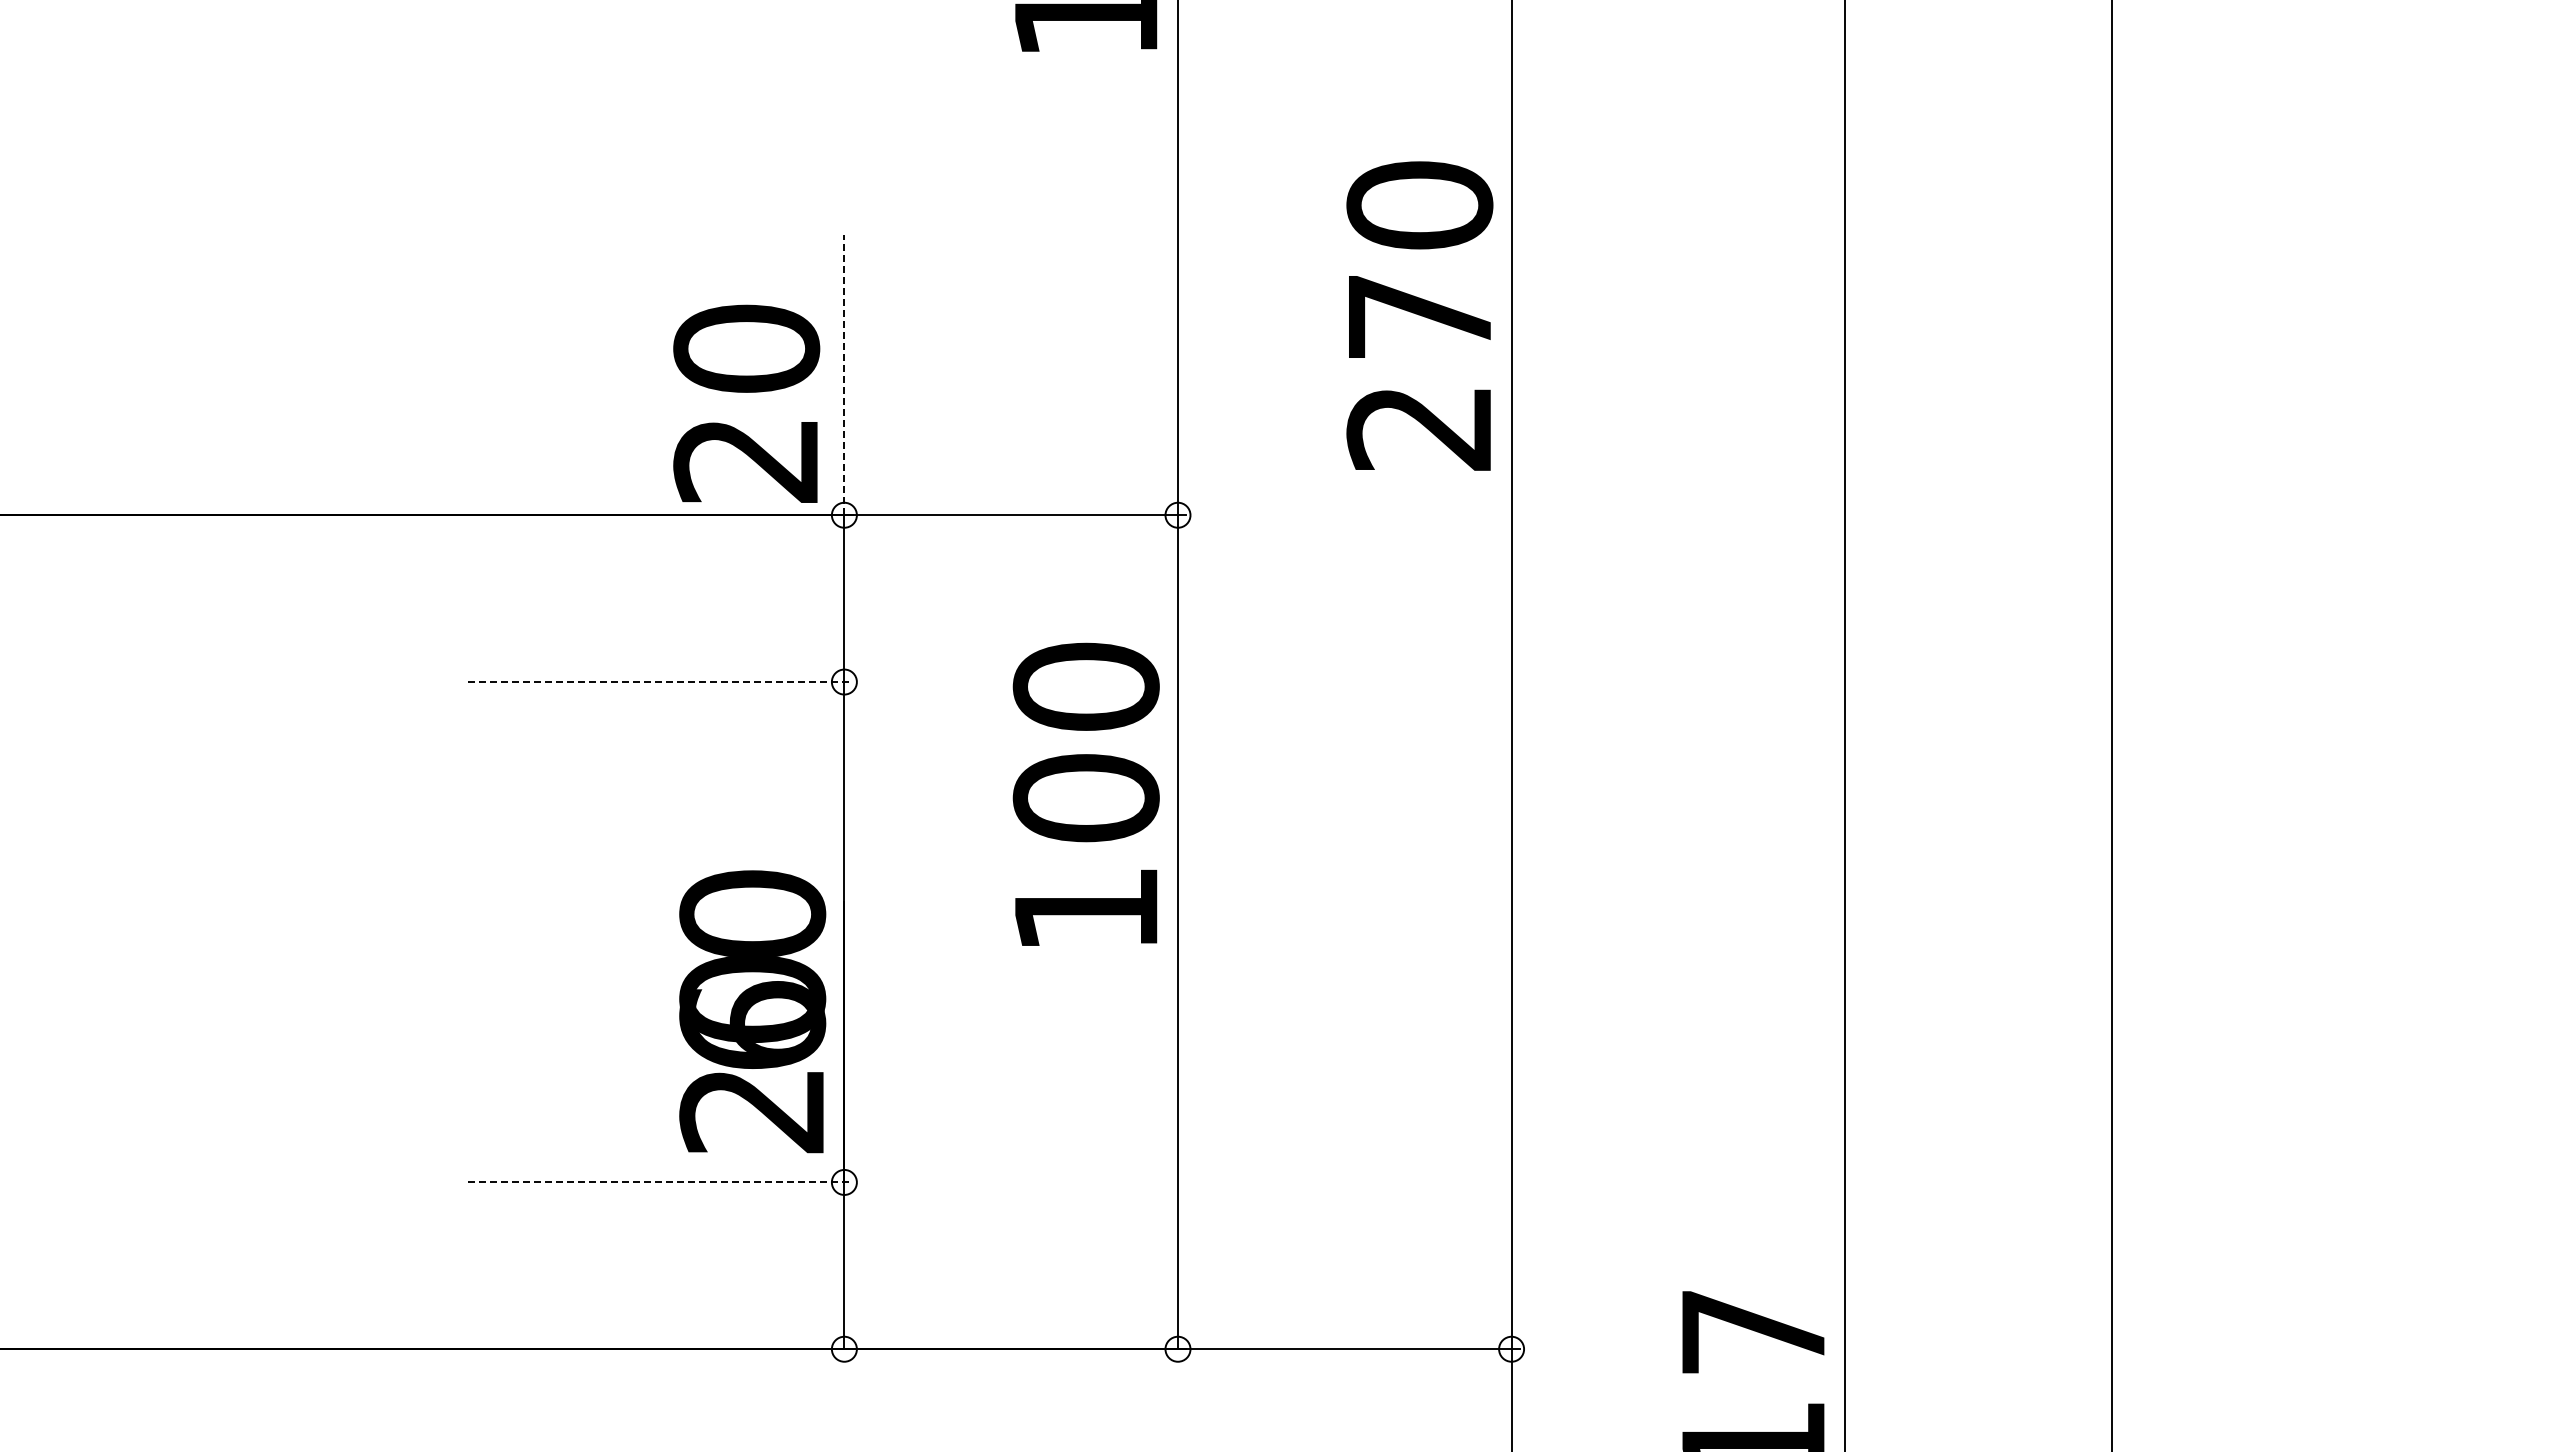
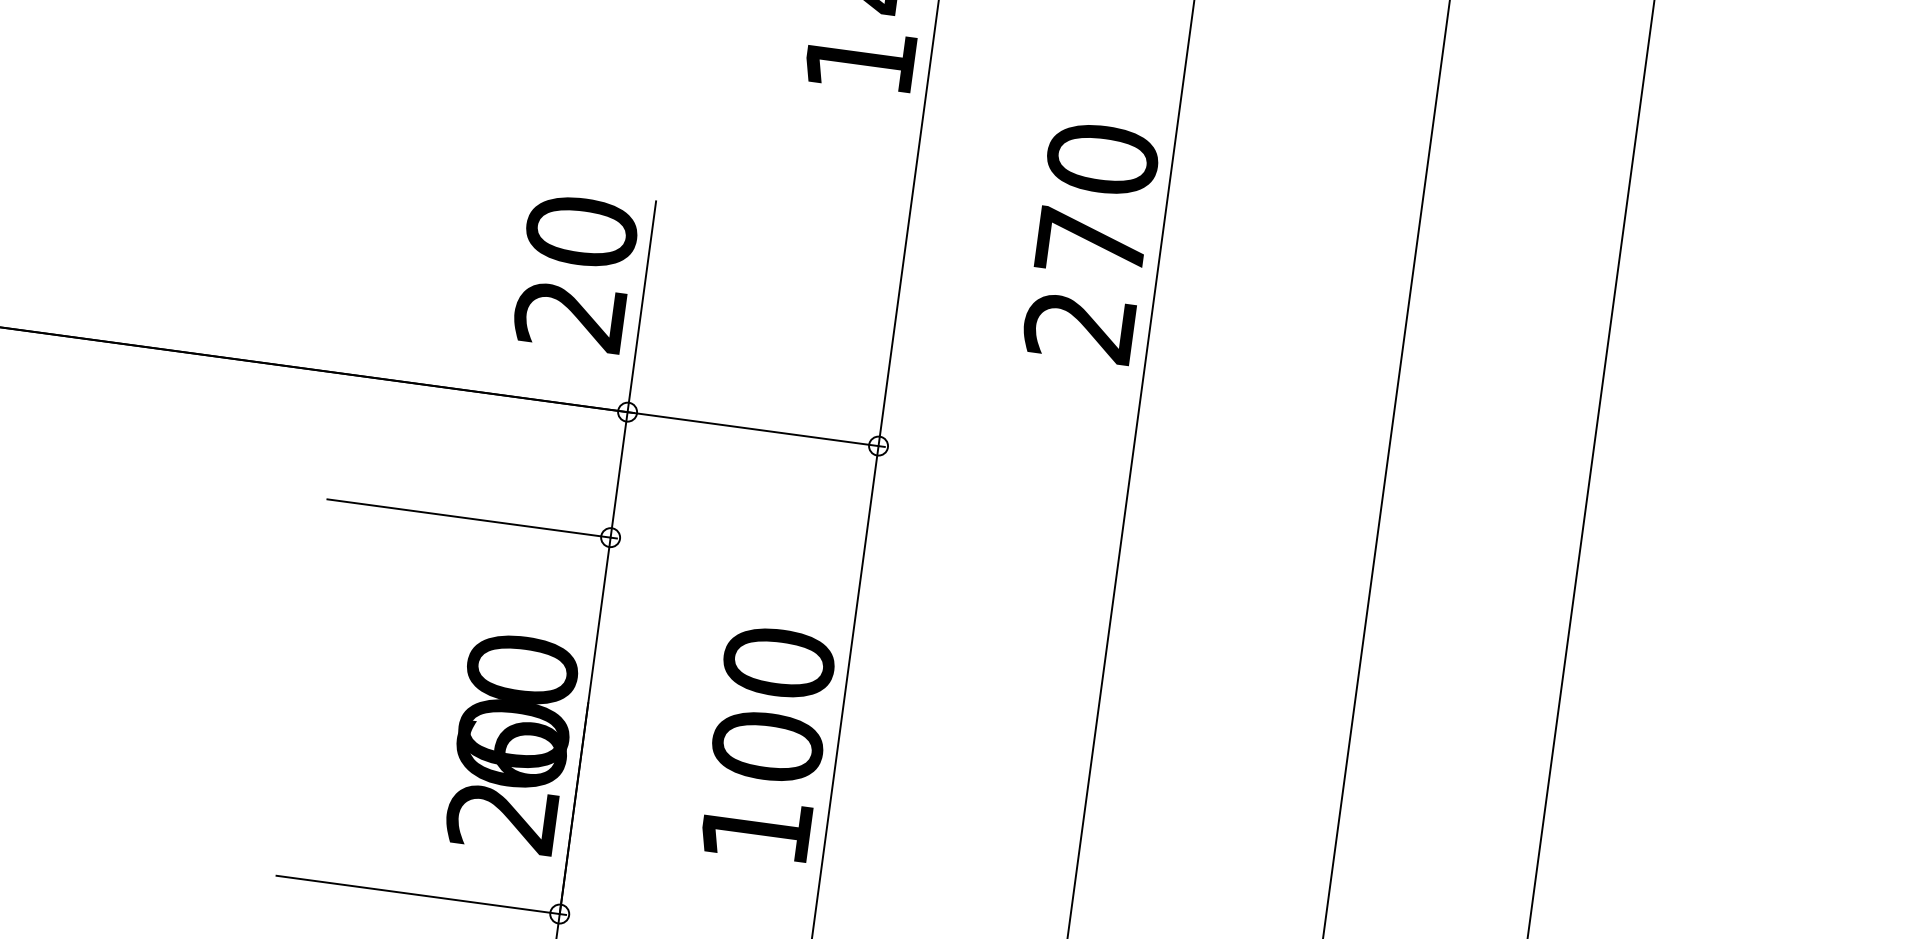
text: (1419, 315) -> (1091, 242), moved
line: (844, 374) -> (641, 306), dashed -> solid
text: (746, 403) -> (576, 272), moved
line: (660, 682) -> (472, 519), dashed -> solid
text: (1085, 793) -> (767, 743), moved
text: (752, 1011) -> (512, 743), moved
line: (660, 1182) -> (421, 895), dashed -> solid

